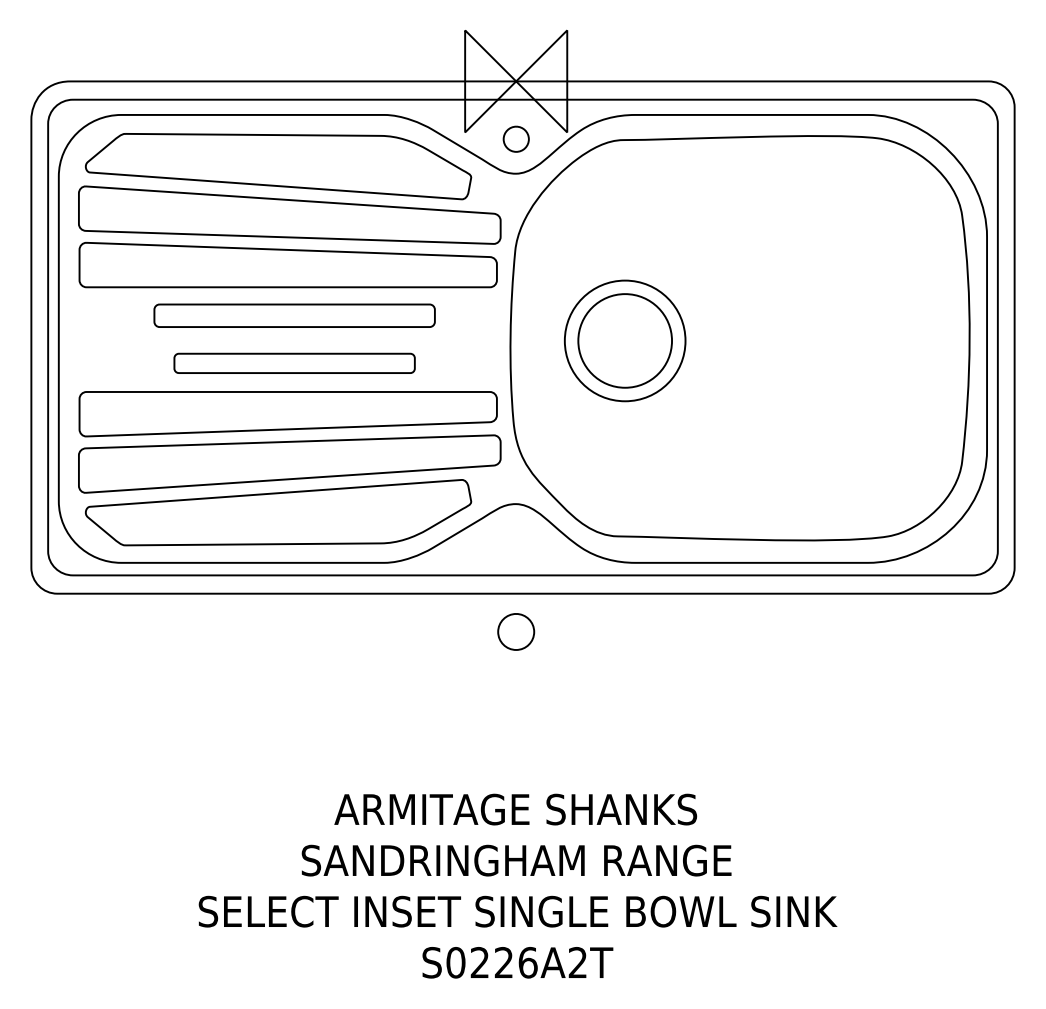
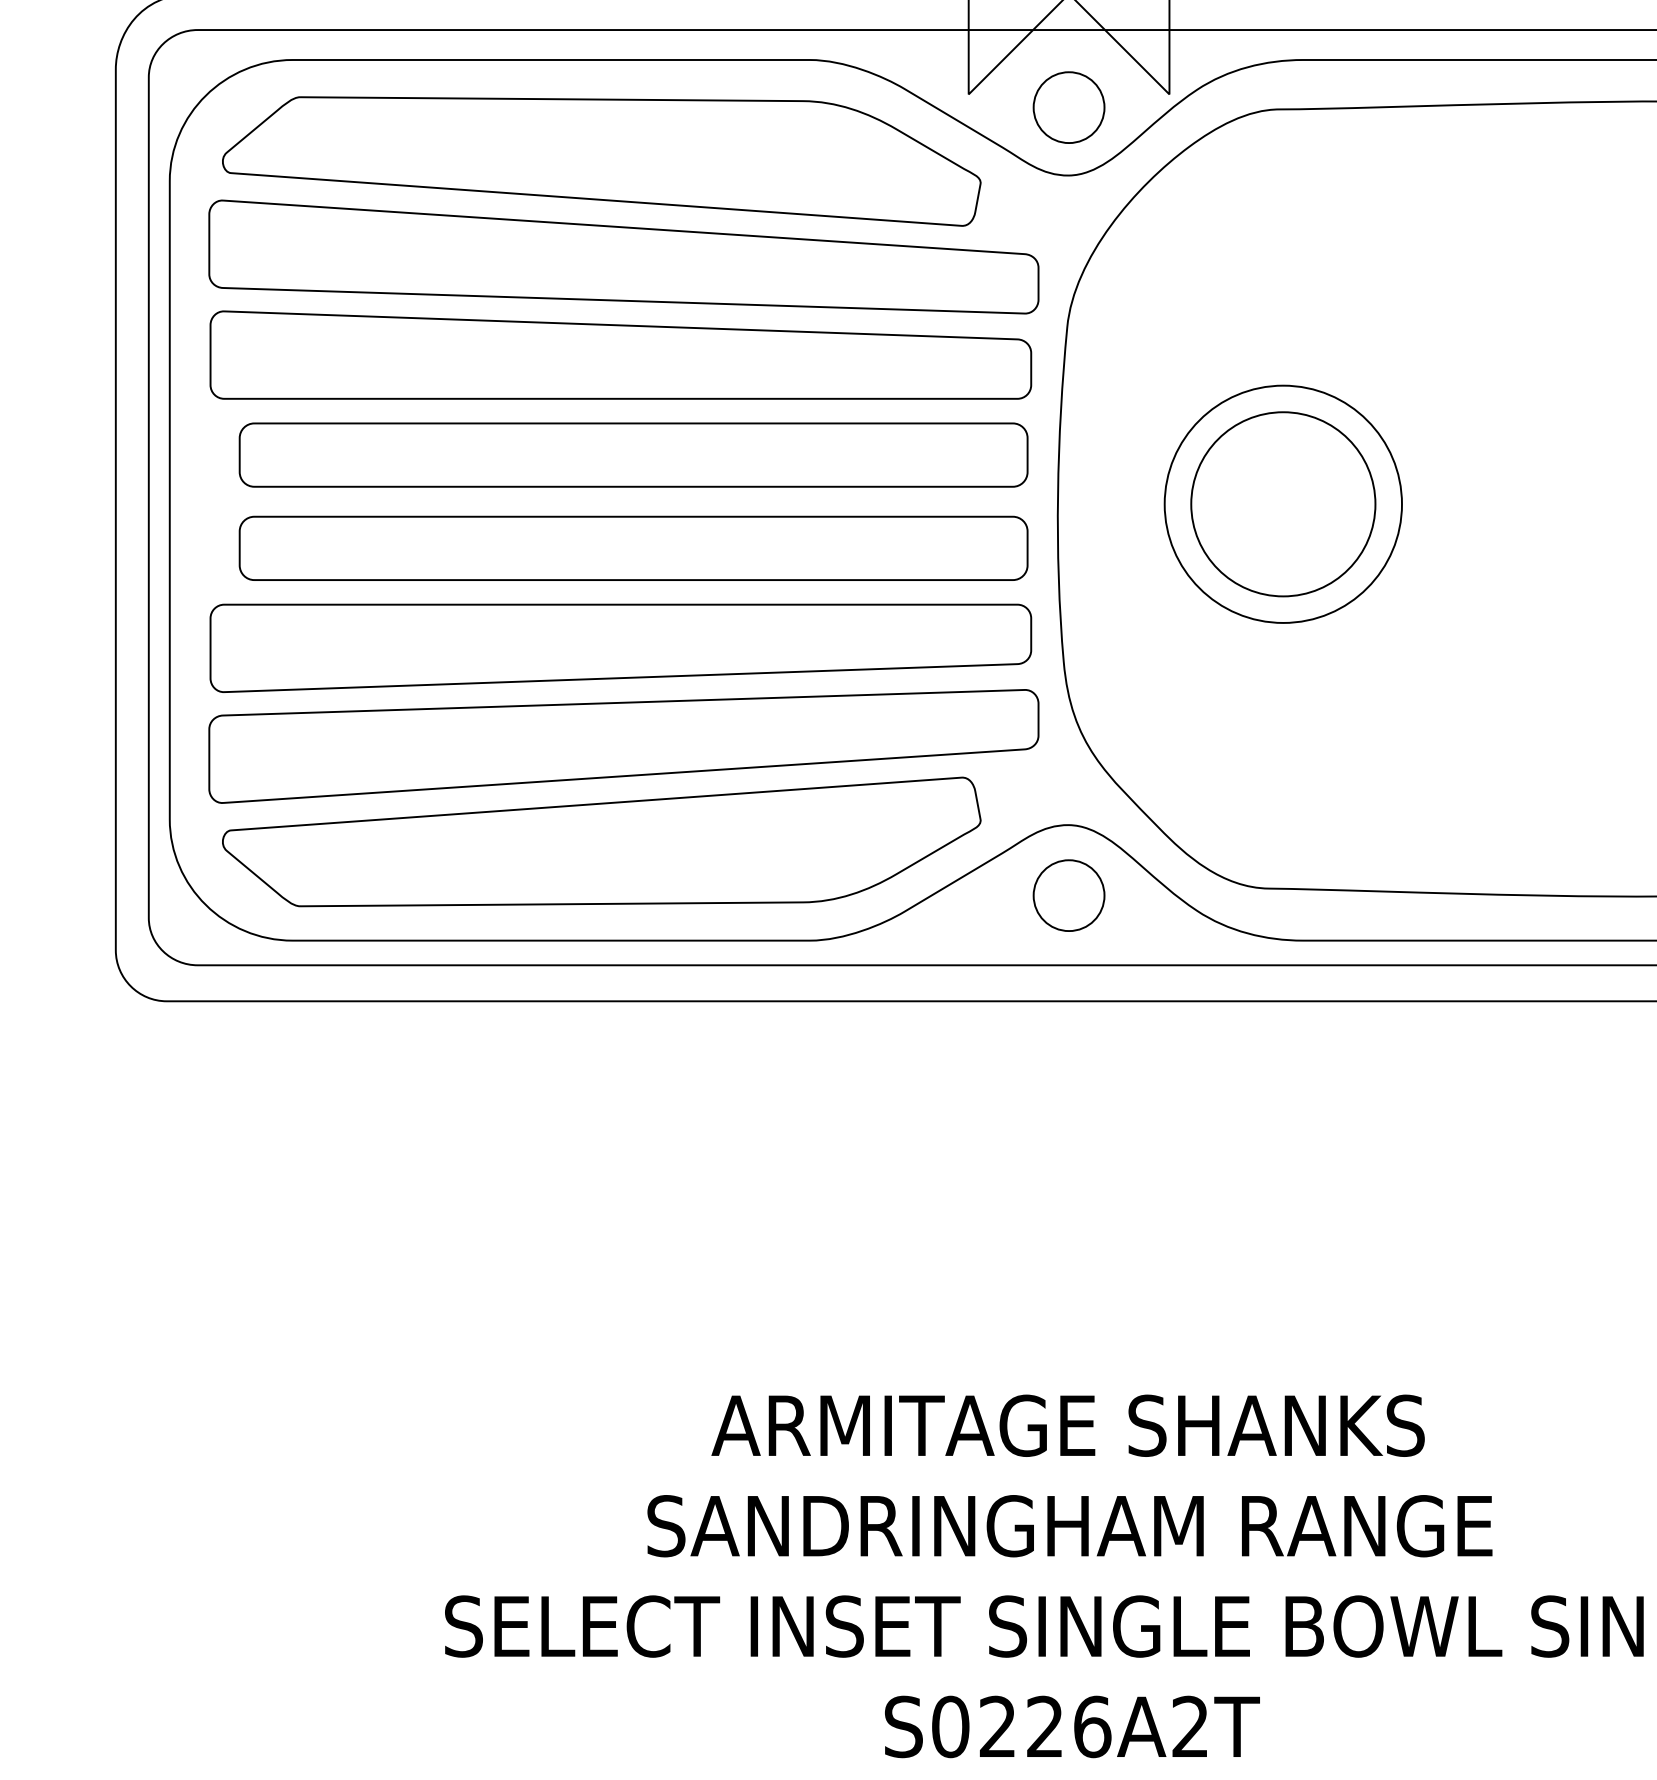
part: (516, 139) -> (1069, 108), size x1.43
part: (294, 315) -> (633, 454), size x1.43
part: (294, 363) -> (633, 548), size x1.67
part: (516, 631) -> (1069, 894), moved

